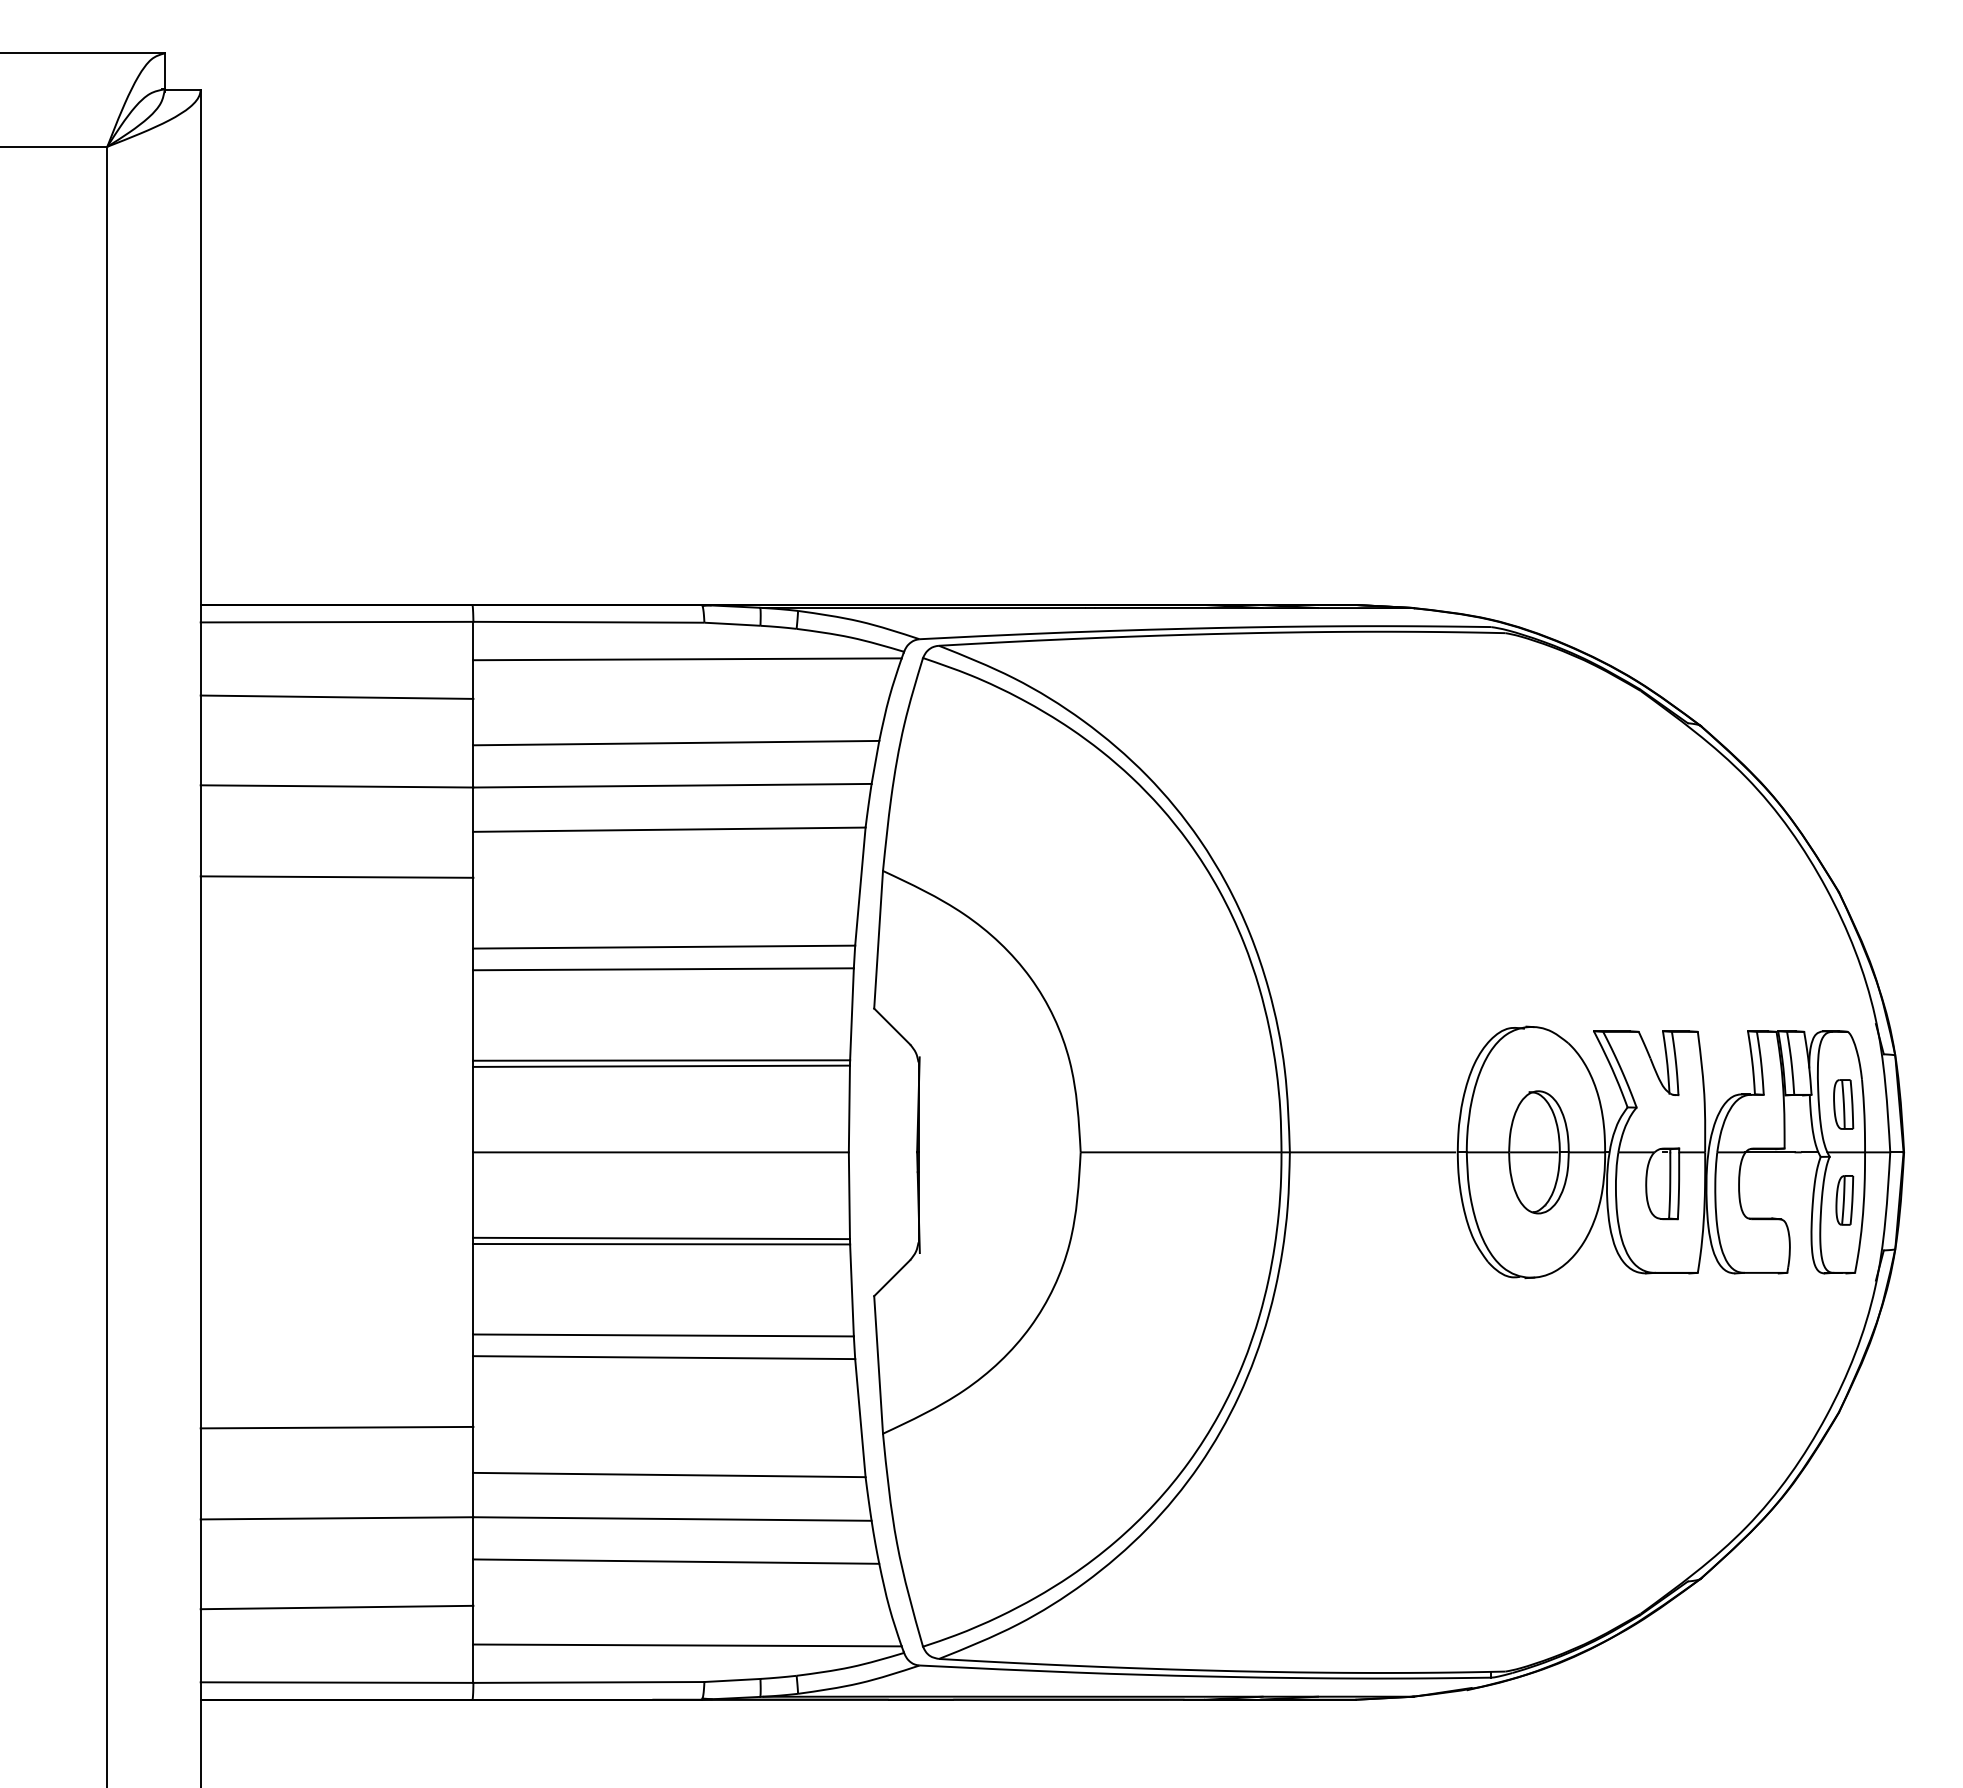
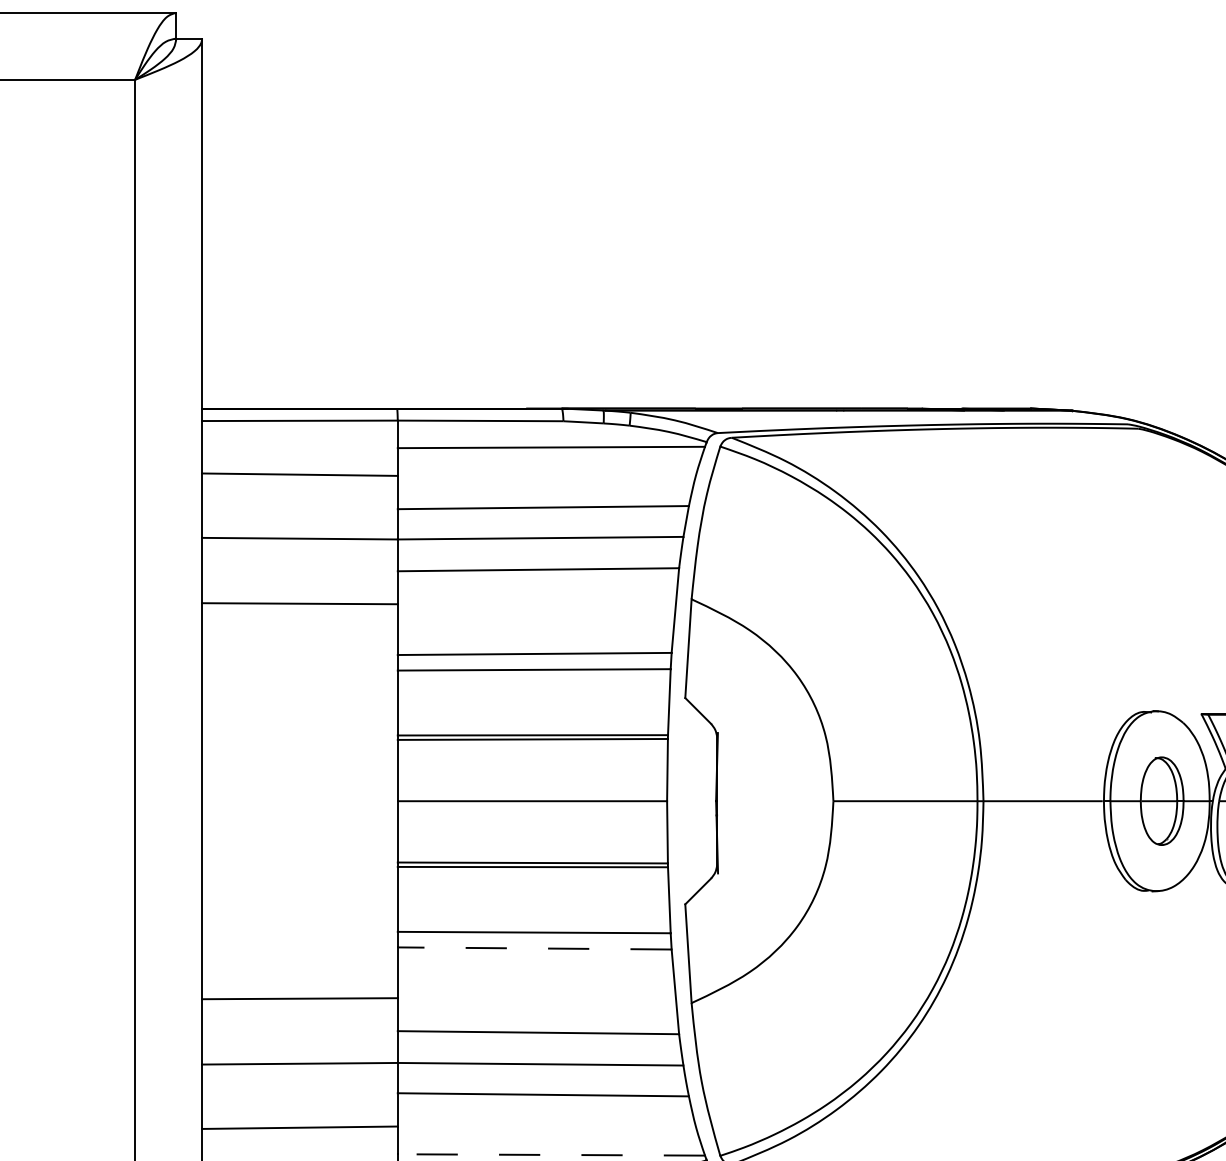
line: (664, 1357) -> (534, 948), solid -> dashed
line: (687, 1645) -> (551, 1154), solid -> dashed

